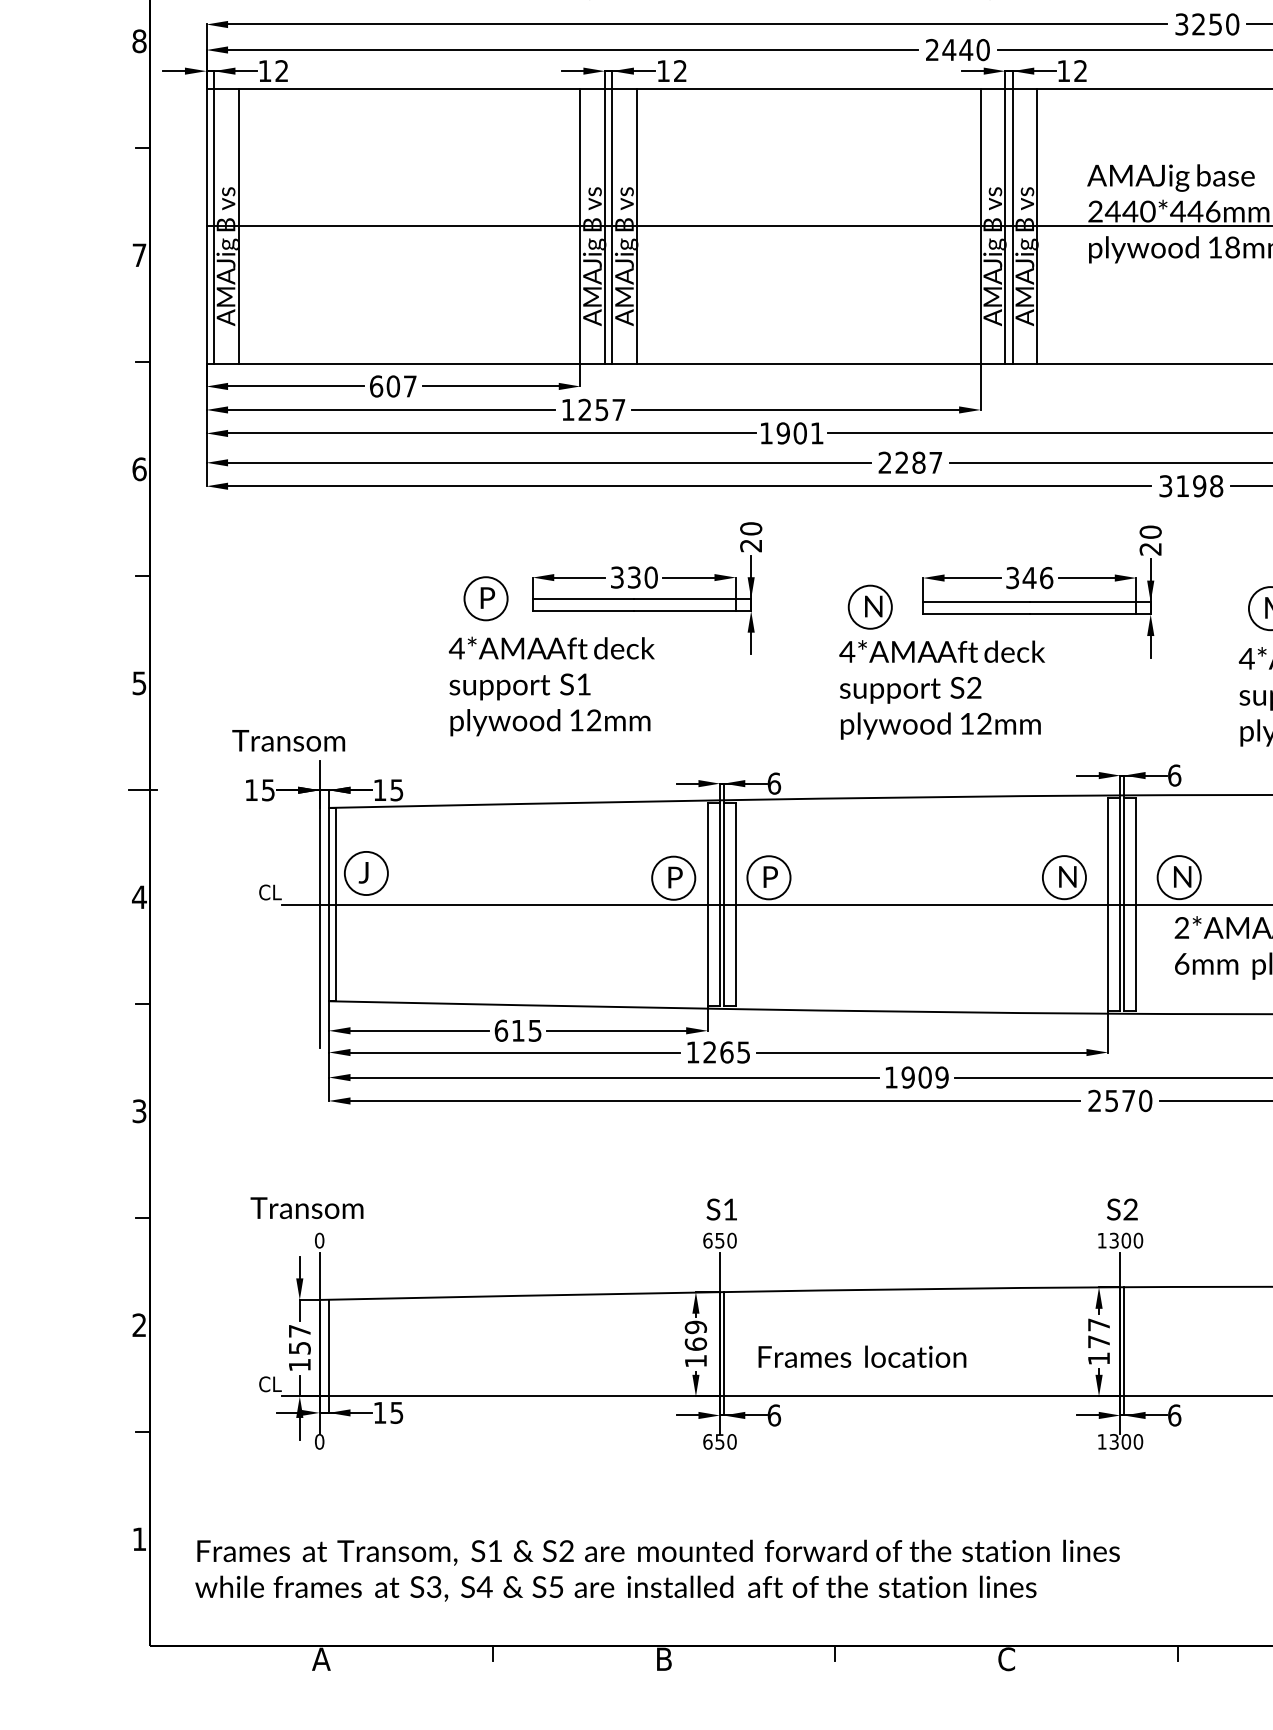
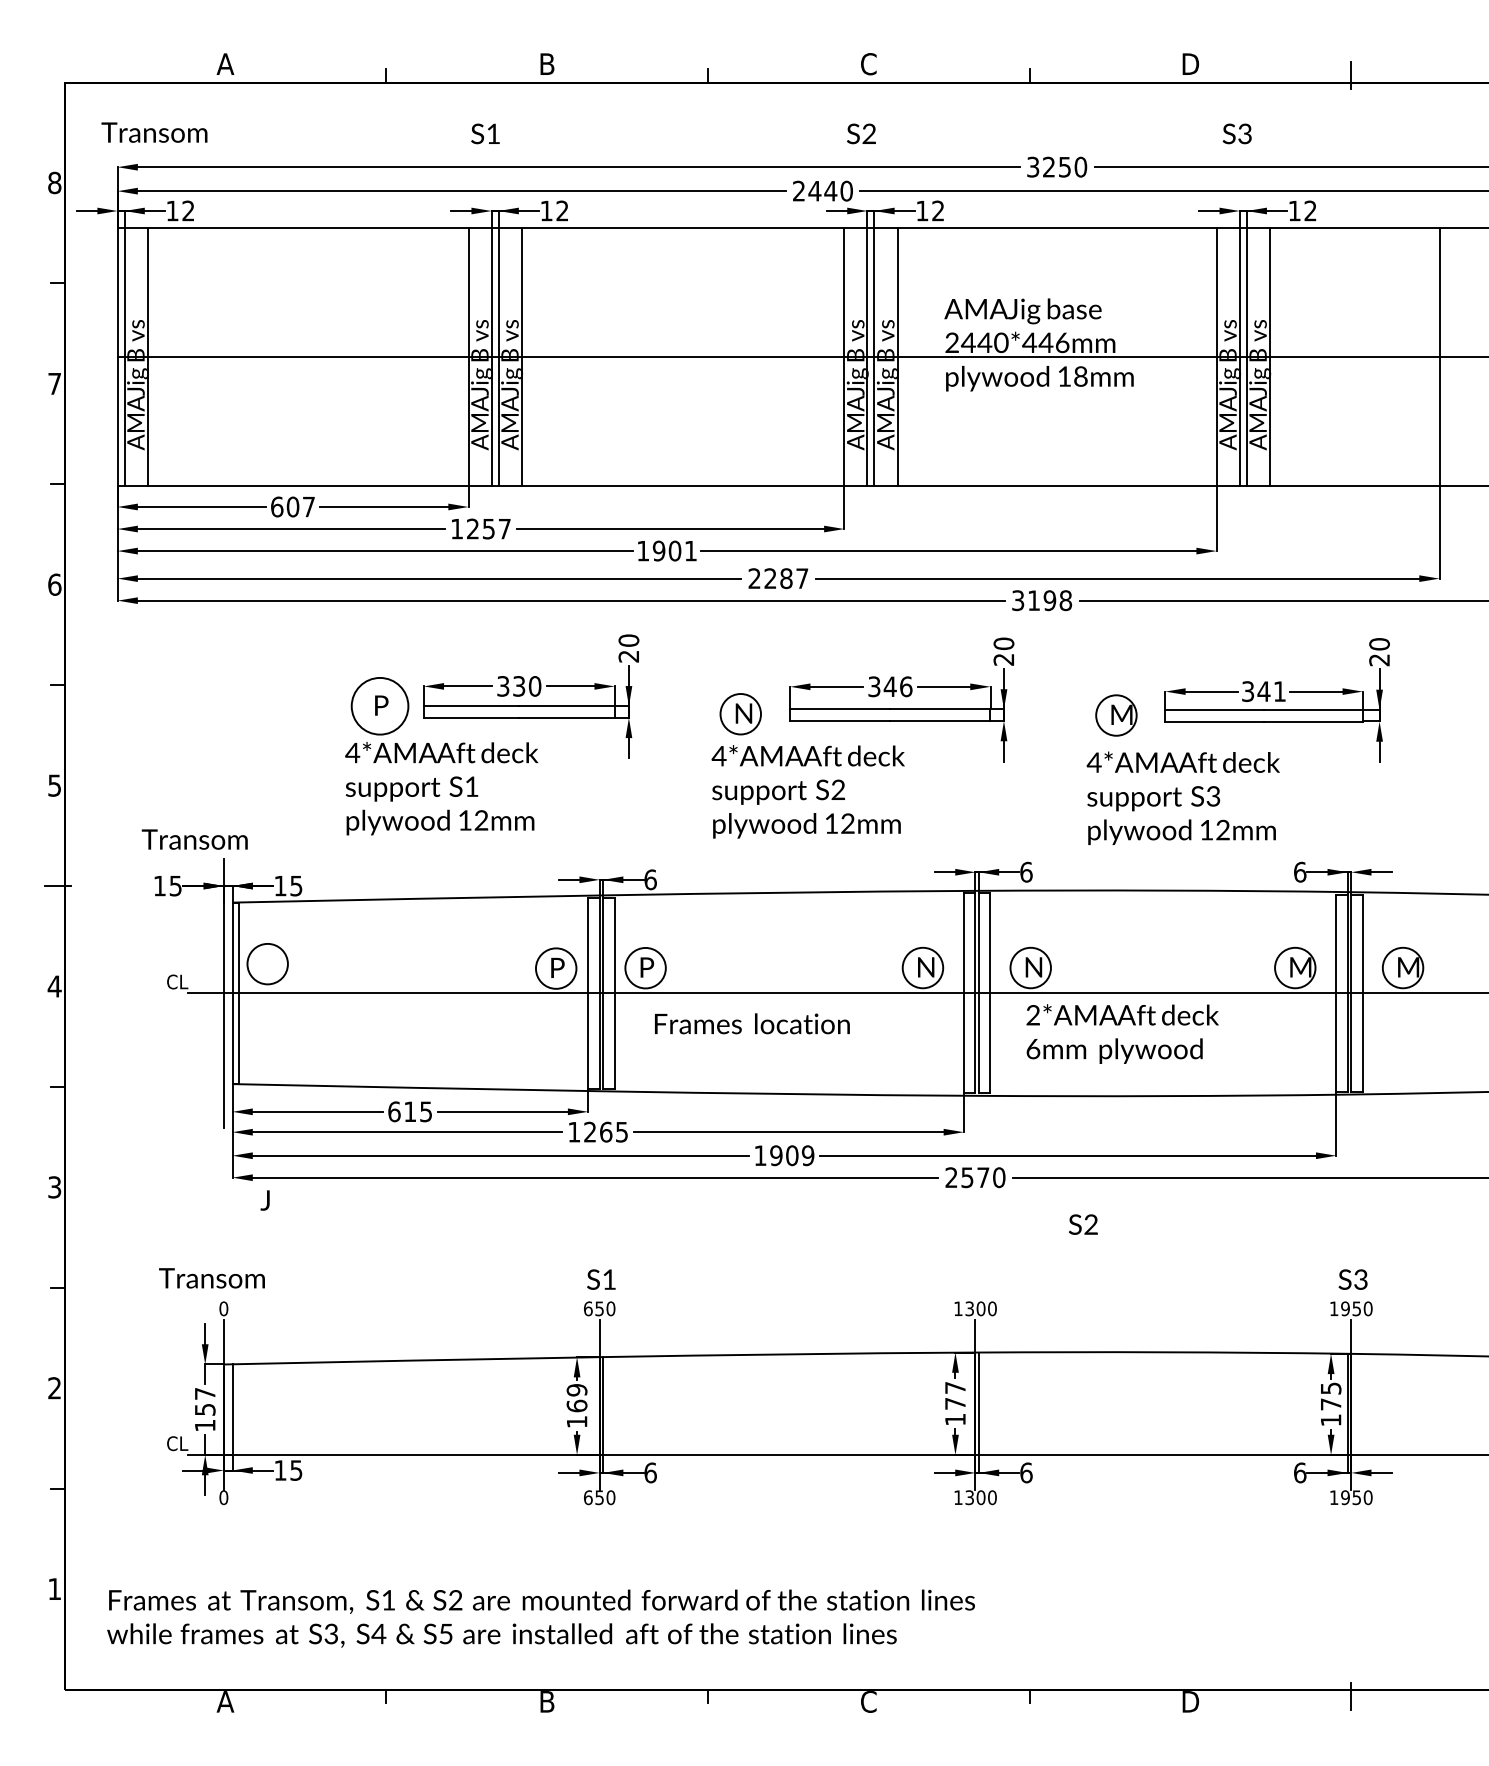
circle: (485, 599) -> (379, 706), size x1.4
text: (362, 872) -> (264, 1200), moved
text: (1122, 1209) -> (1083, 1224), moved
text: (862, 1356) -> (752, 1023), moved

